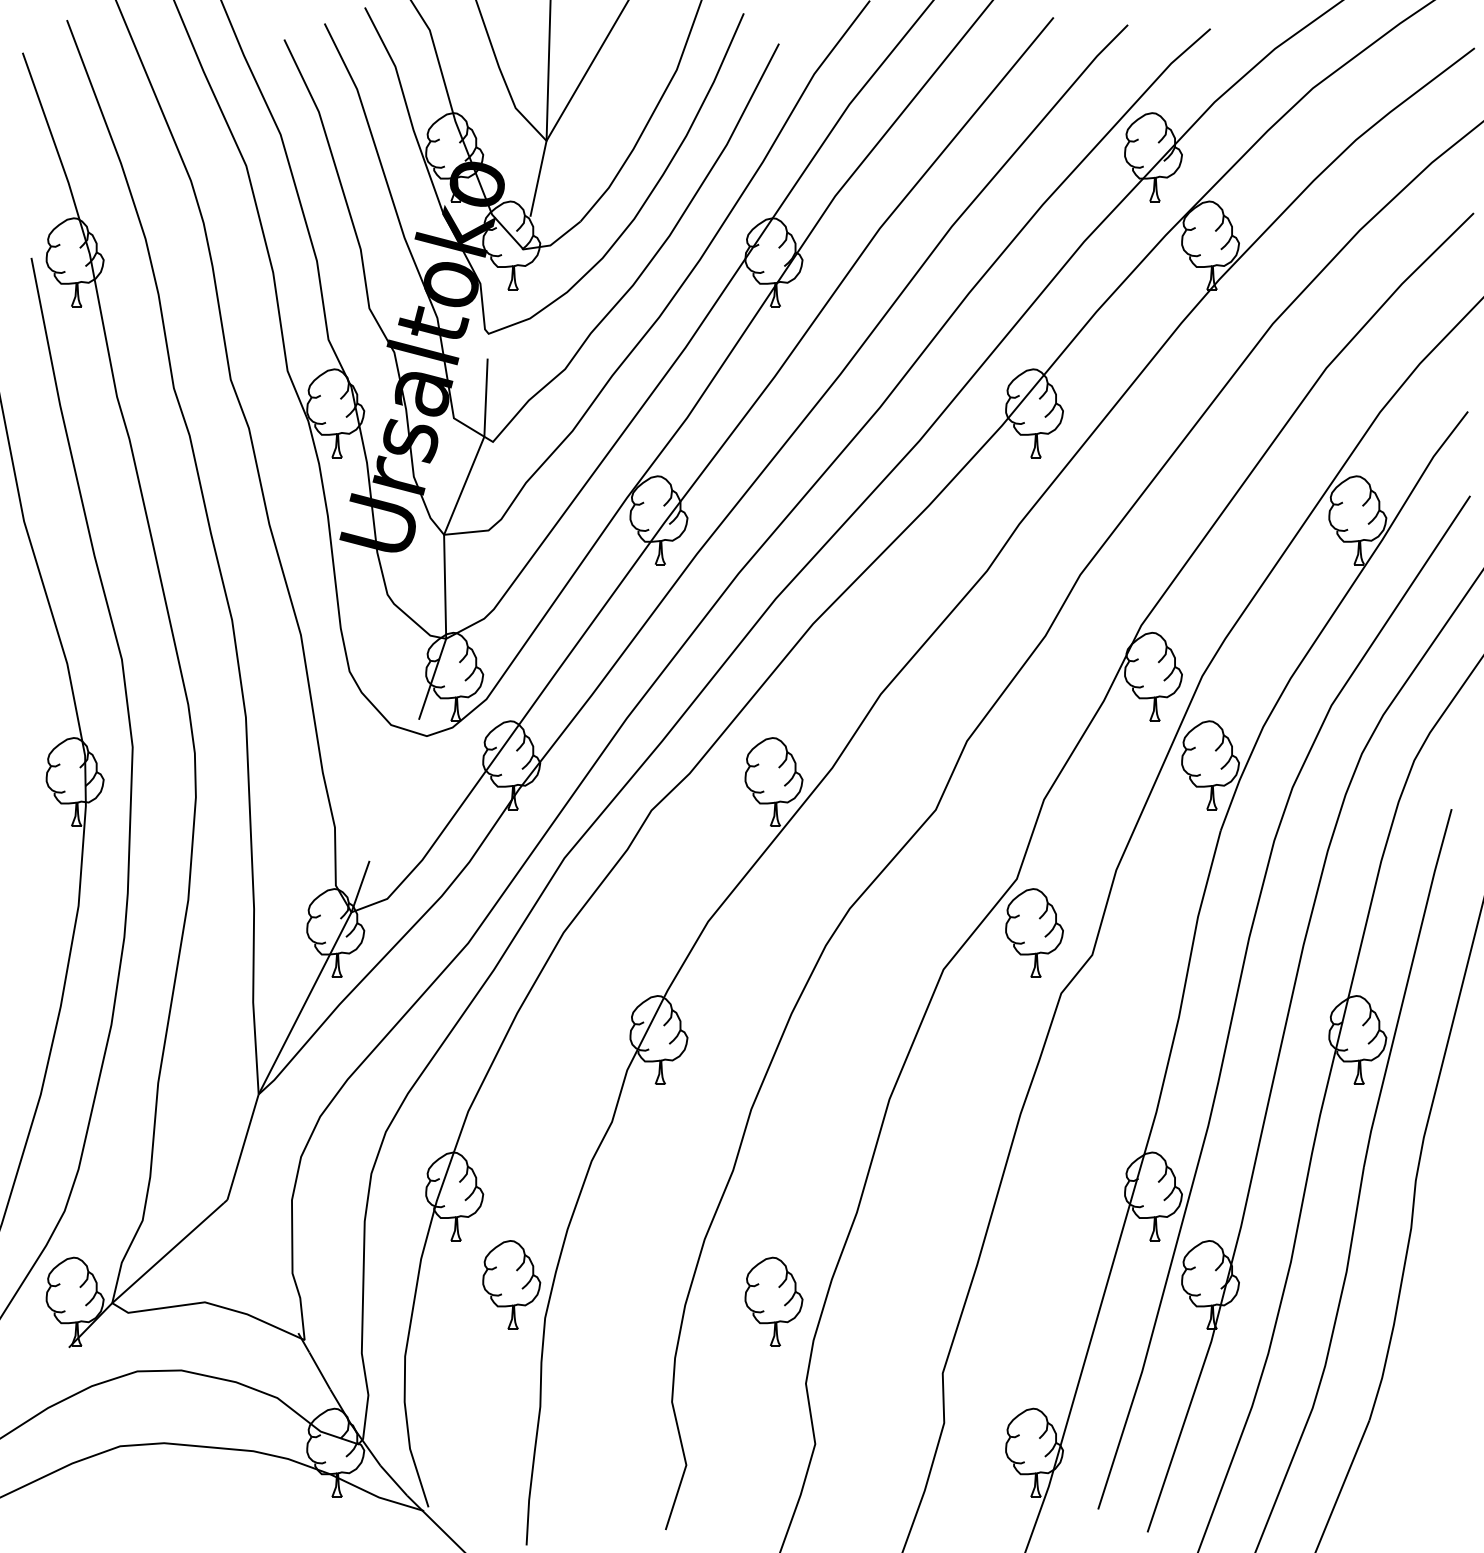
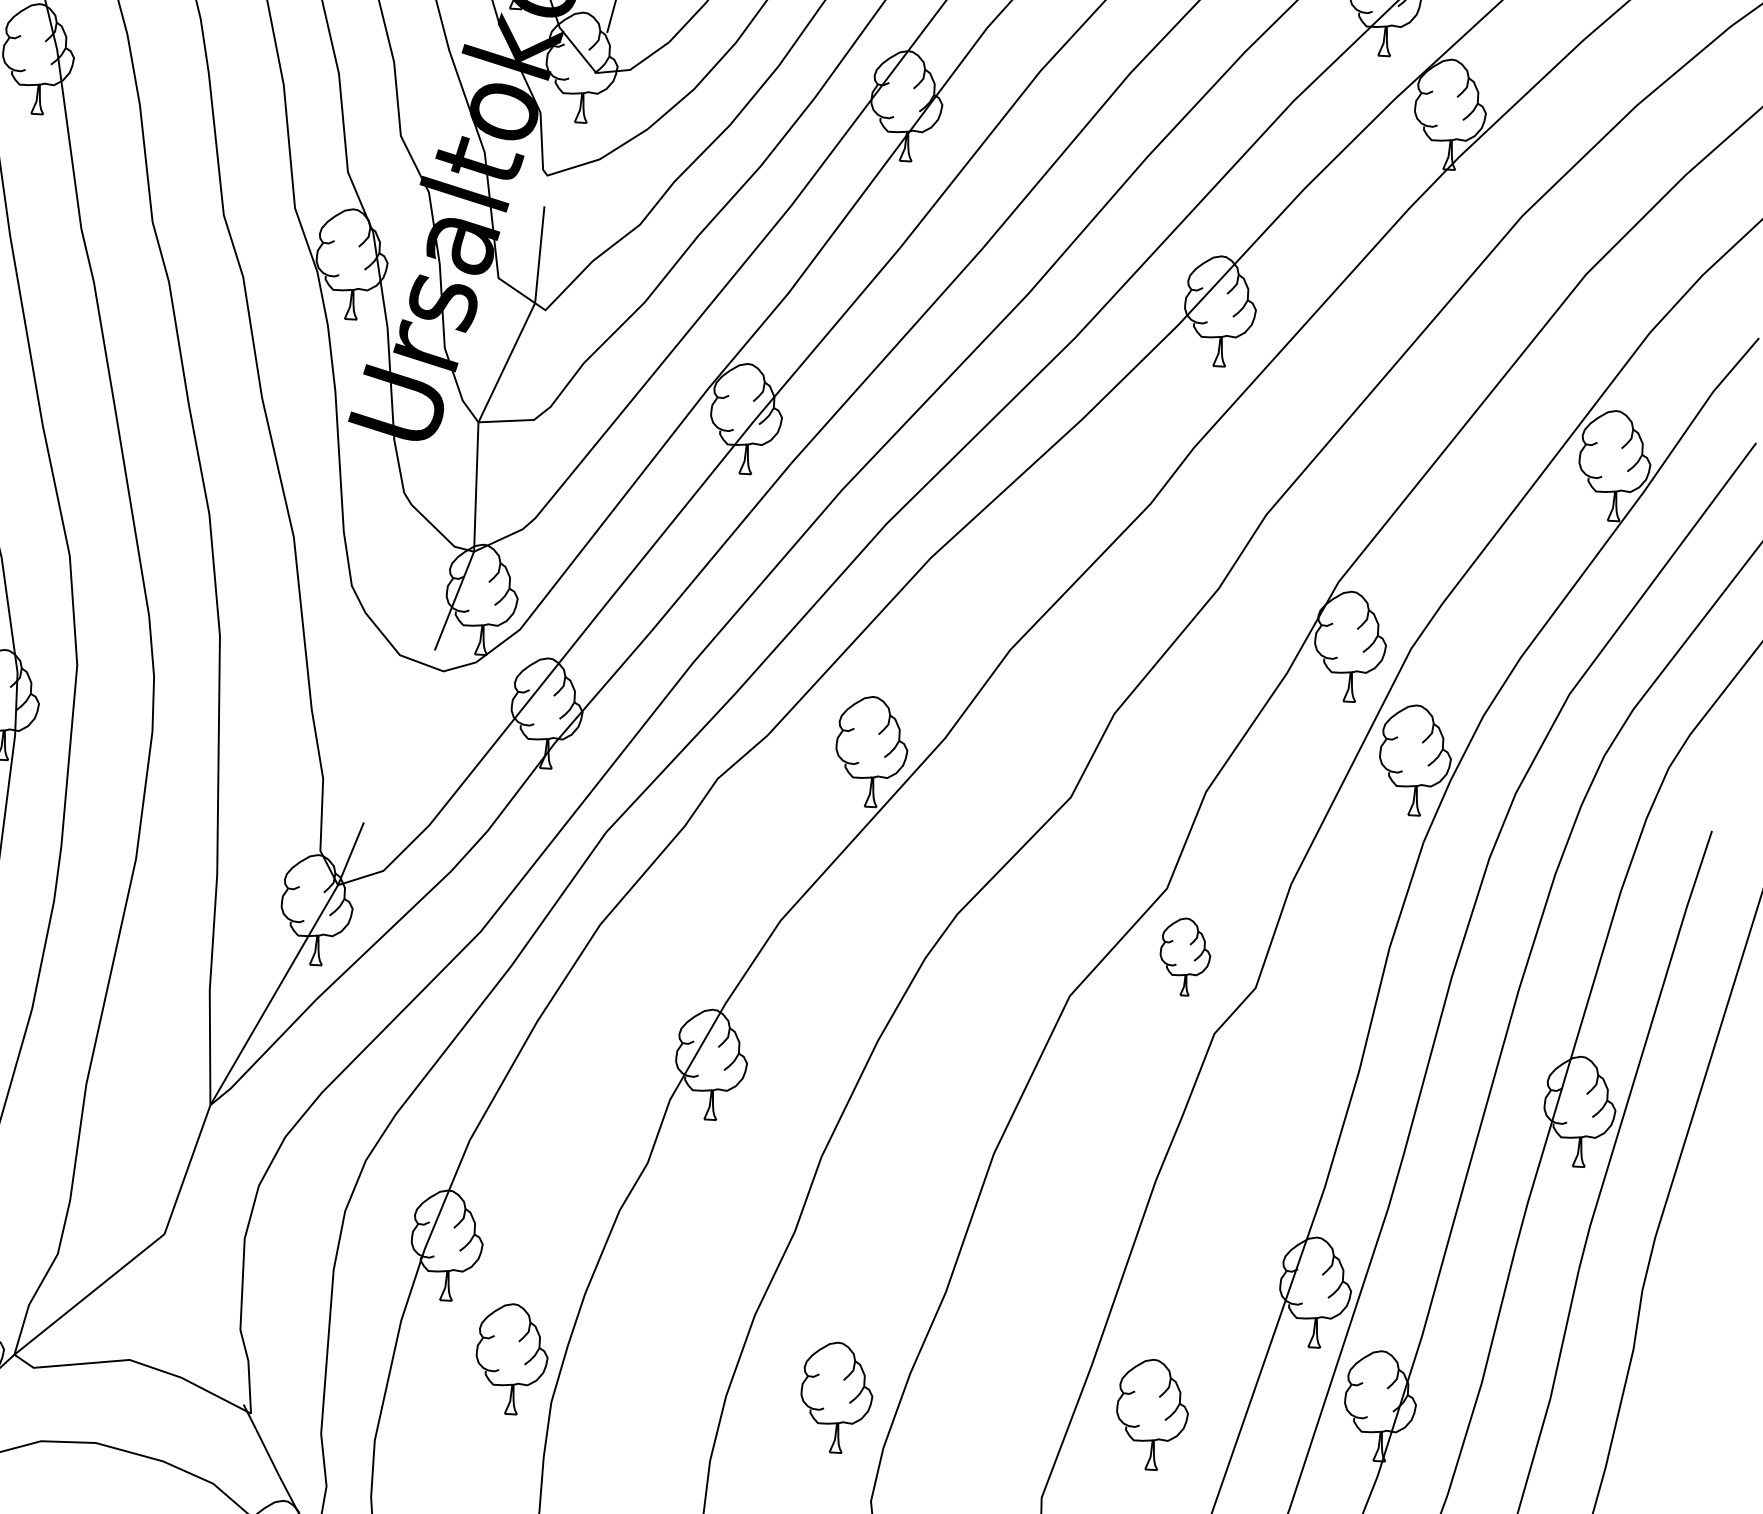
part: (1034, 932) -> (1185, 956), size x0.7
part: (1027, 1301) -> (1151, 1414), added

